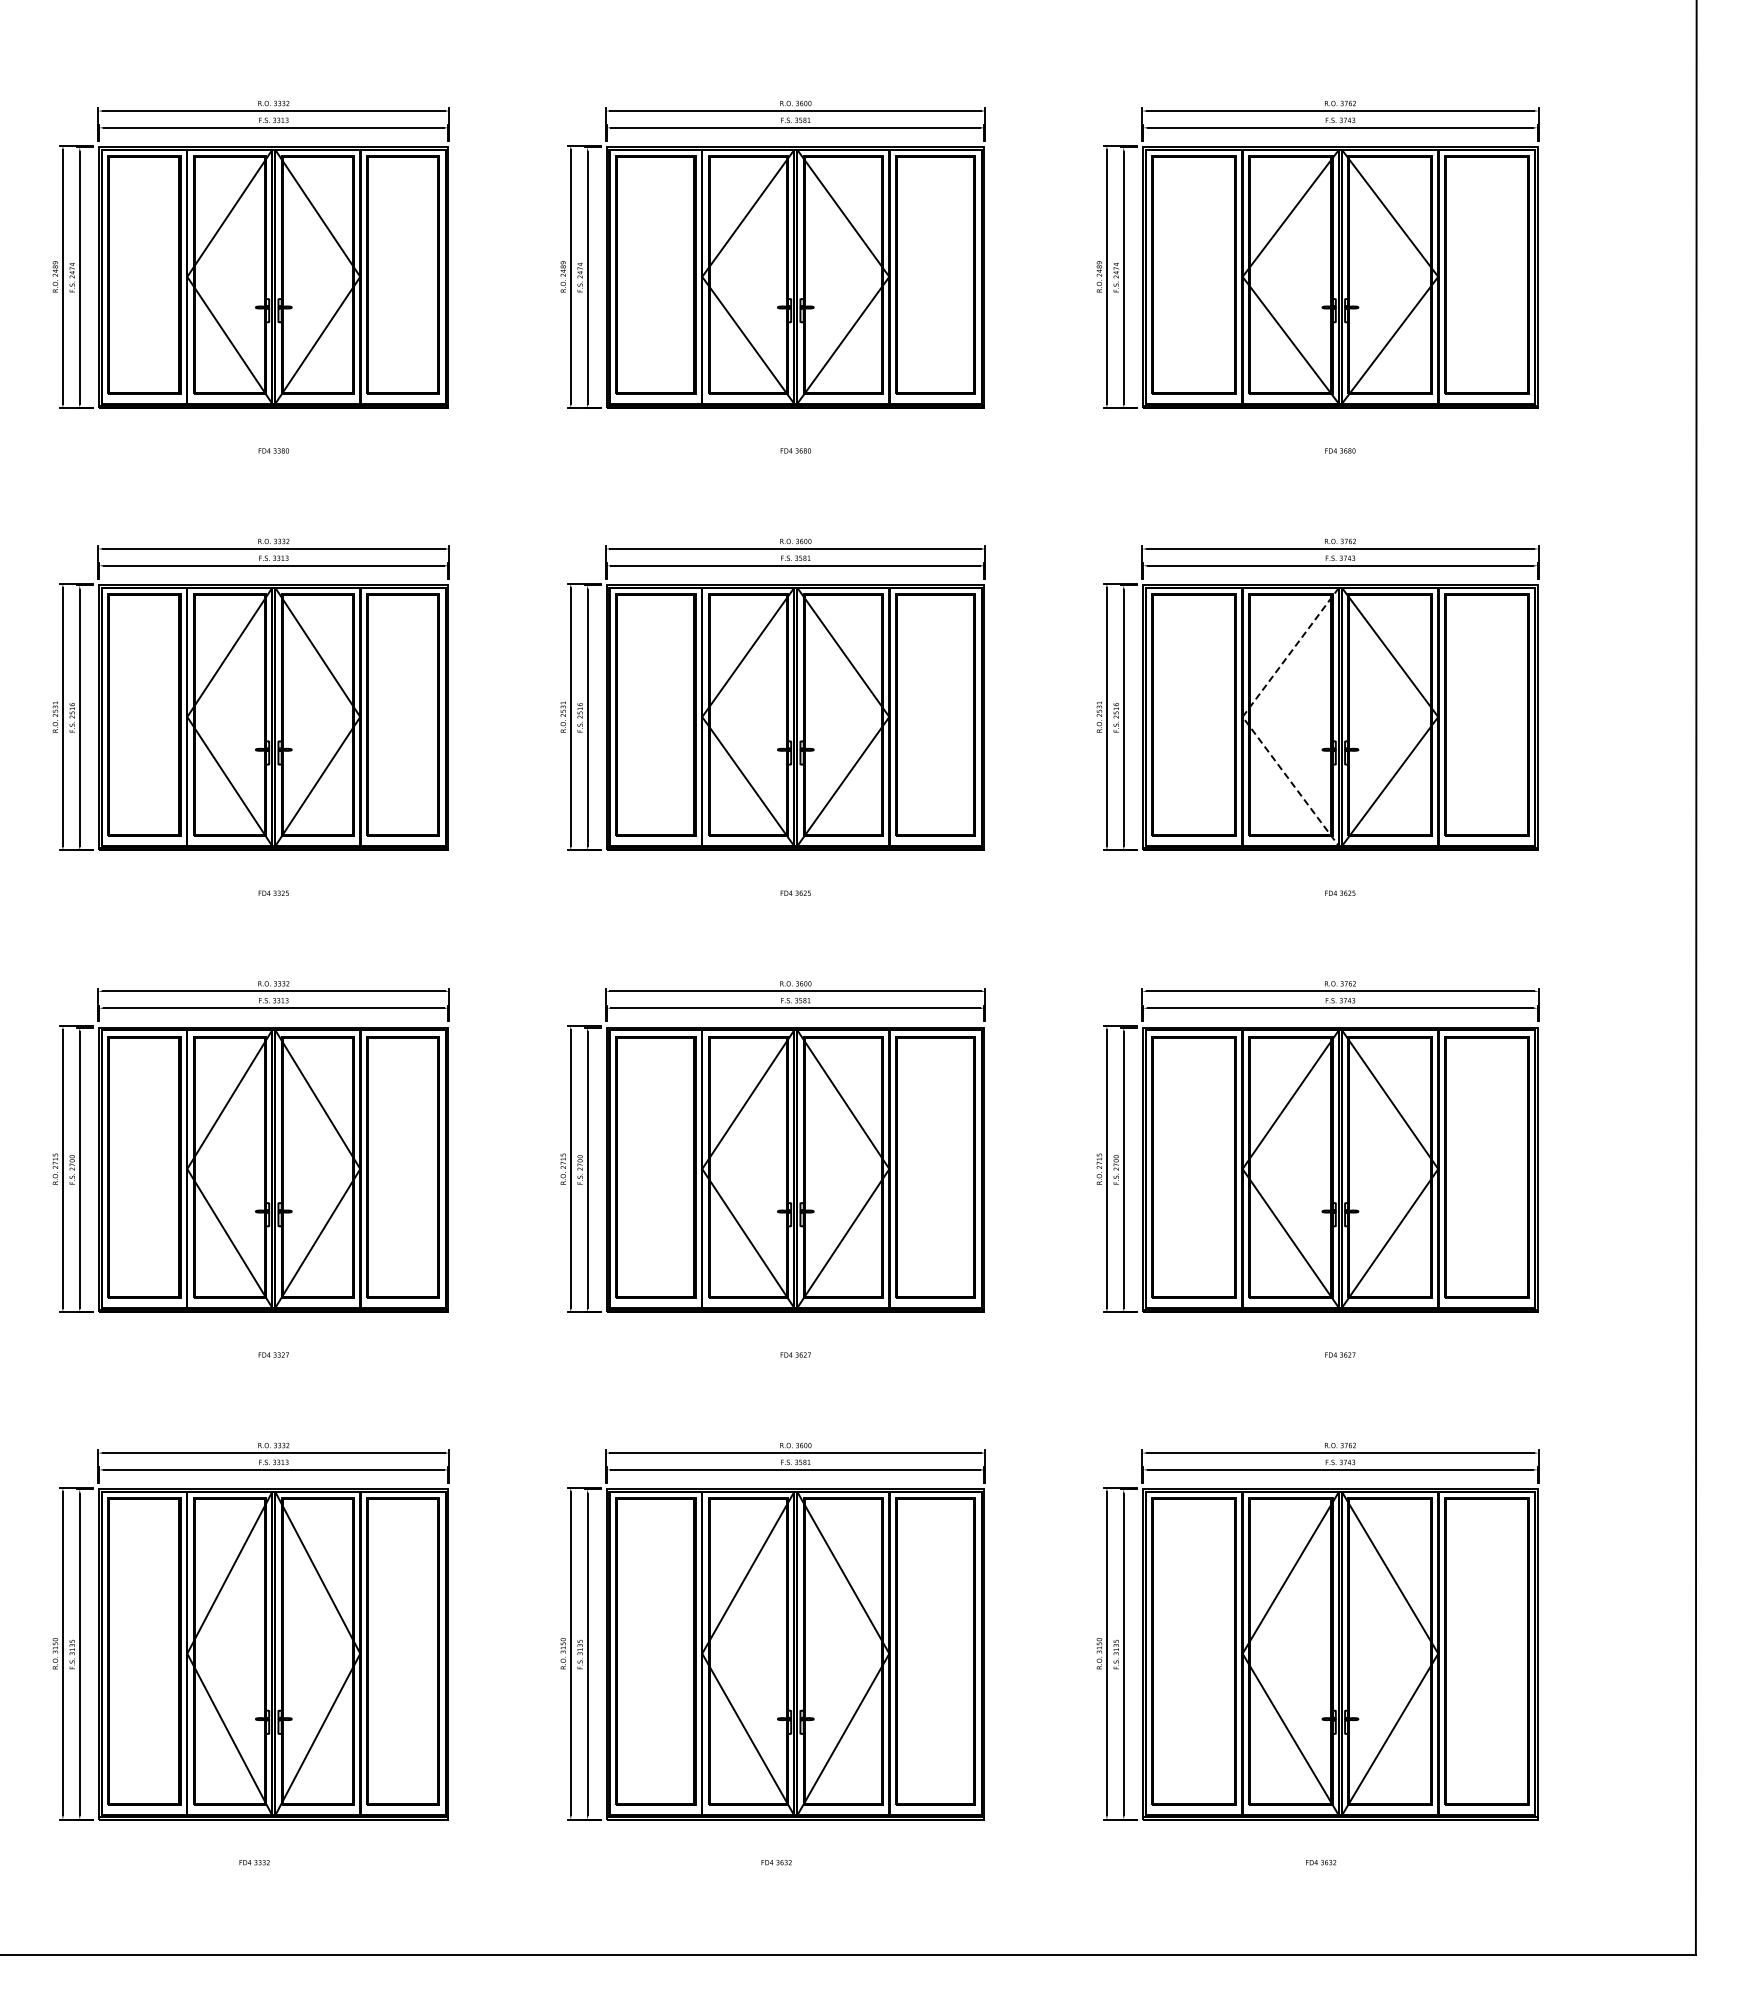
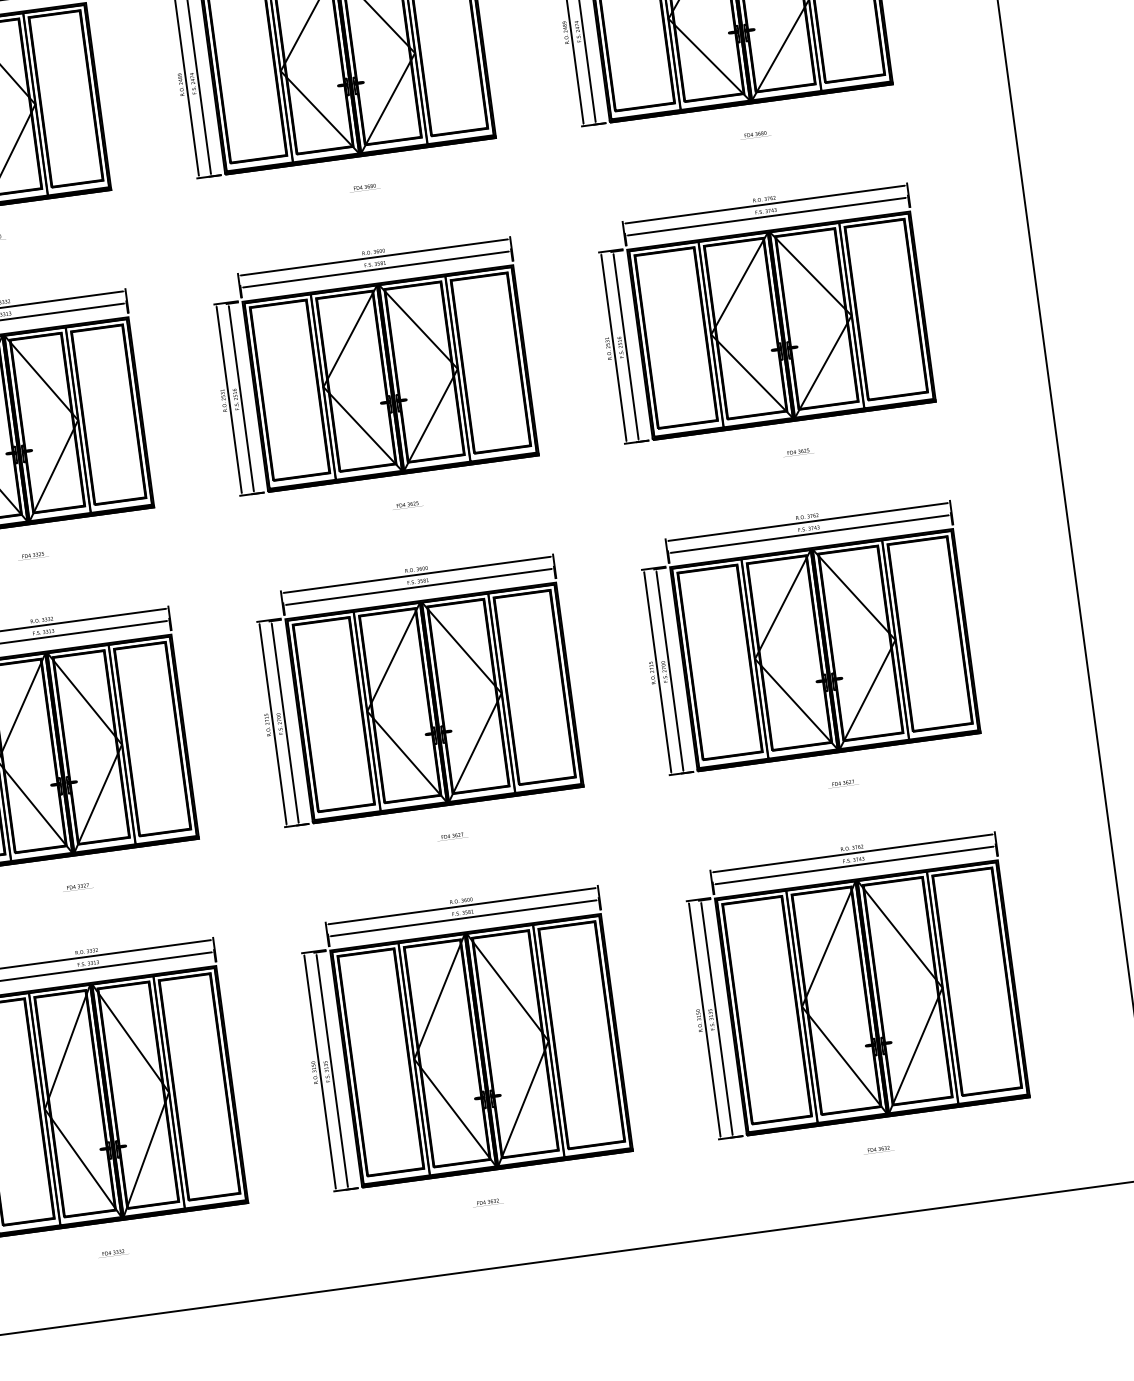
line: (1242, 717) -> (711, 335), dashed -> solid

